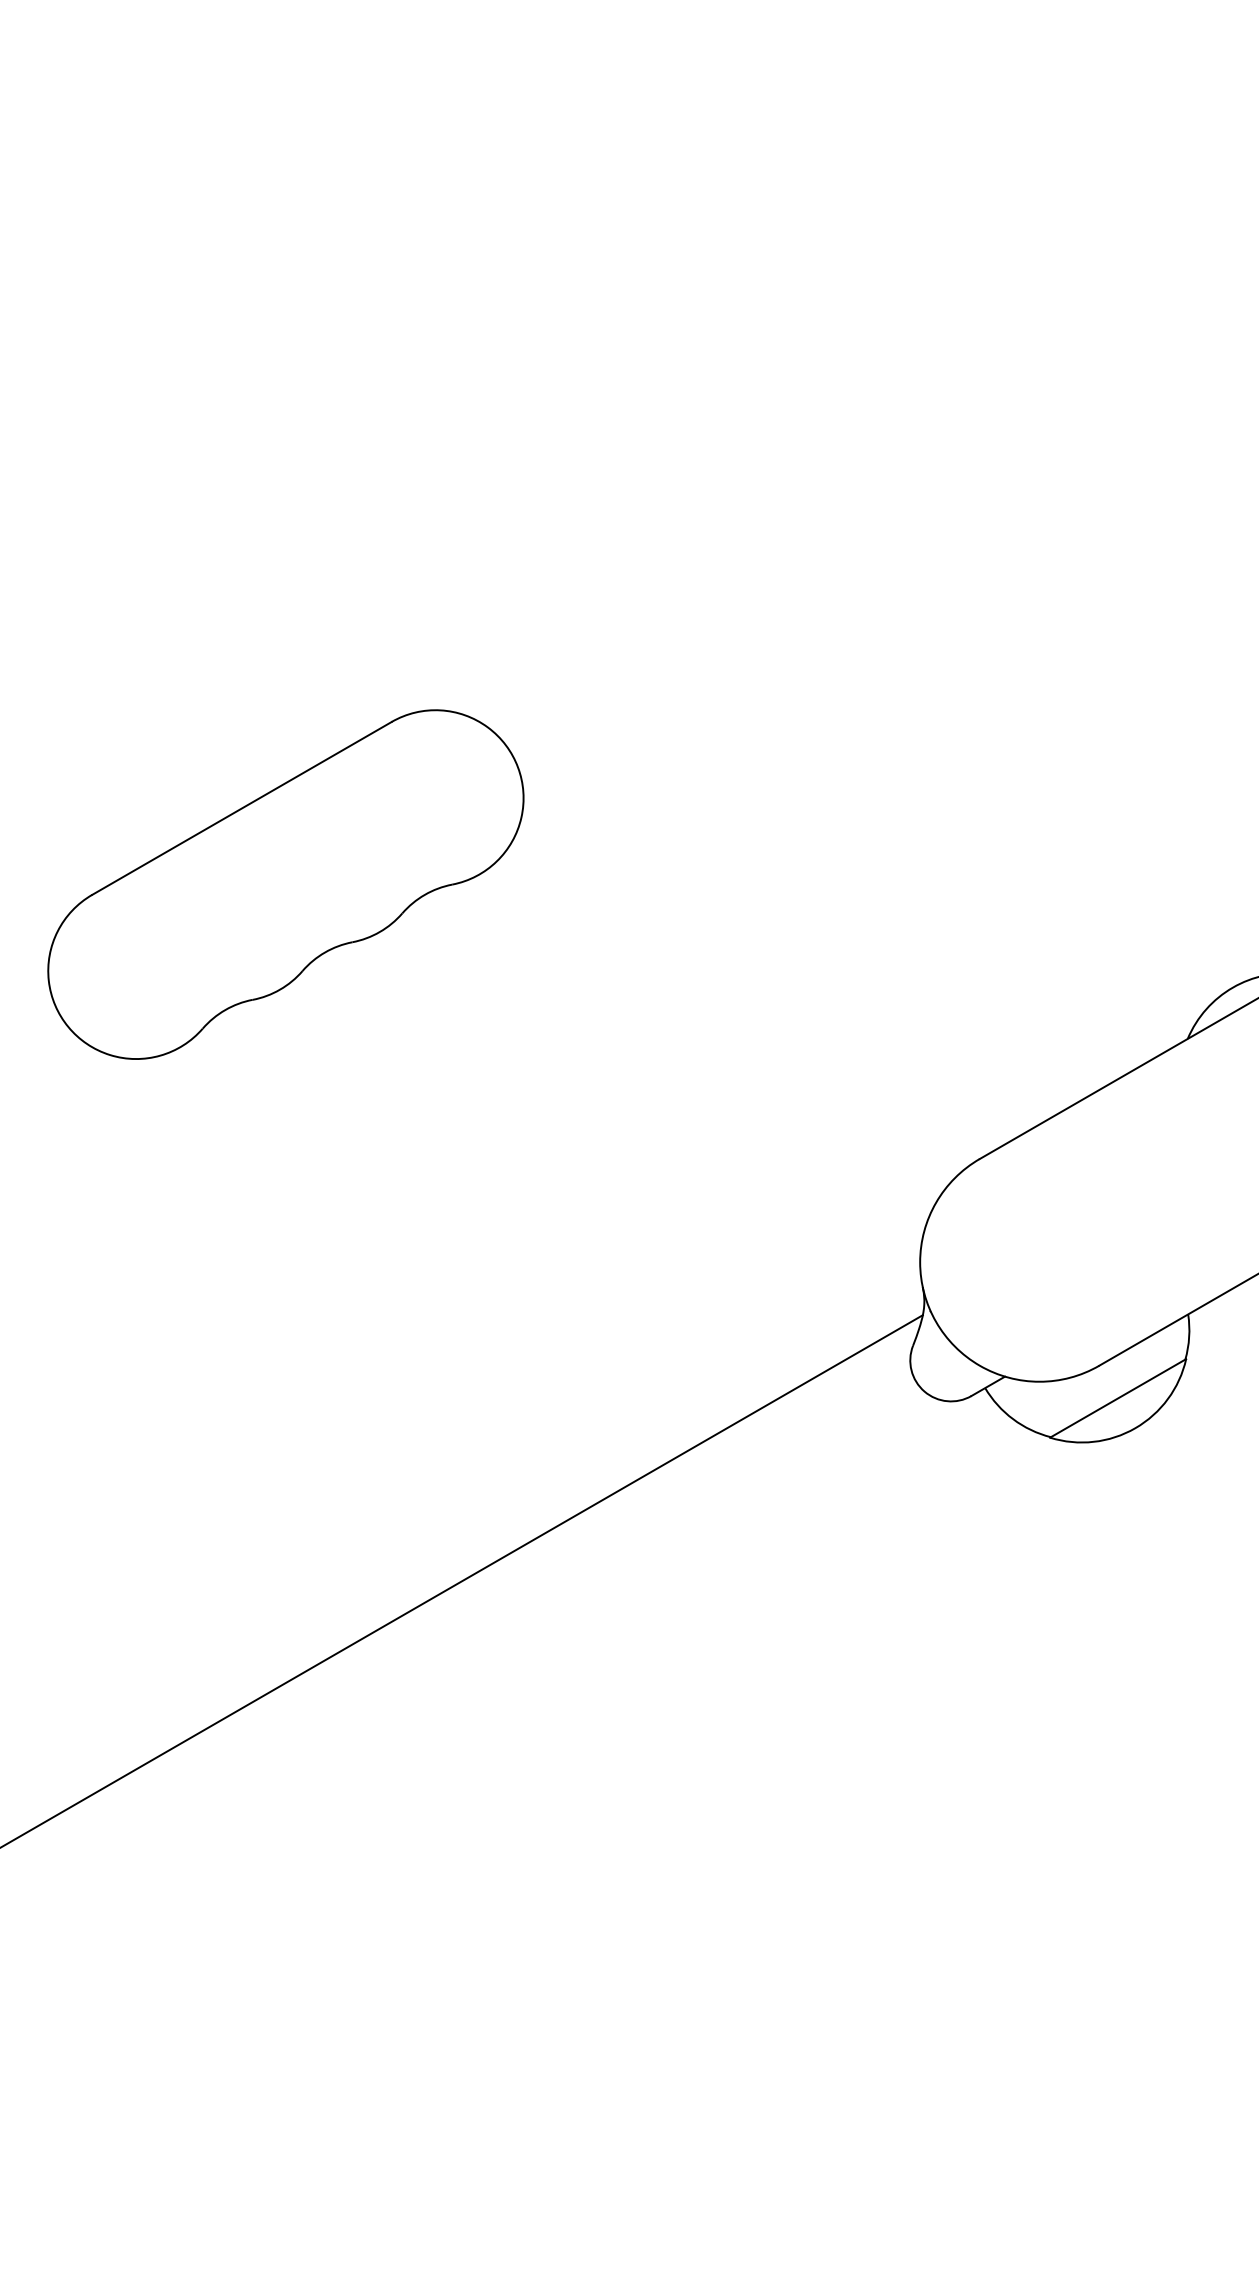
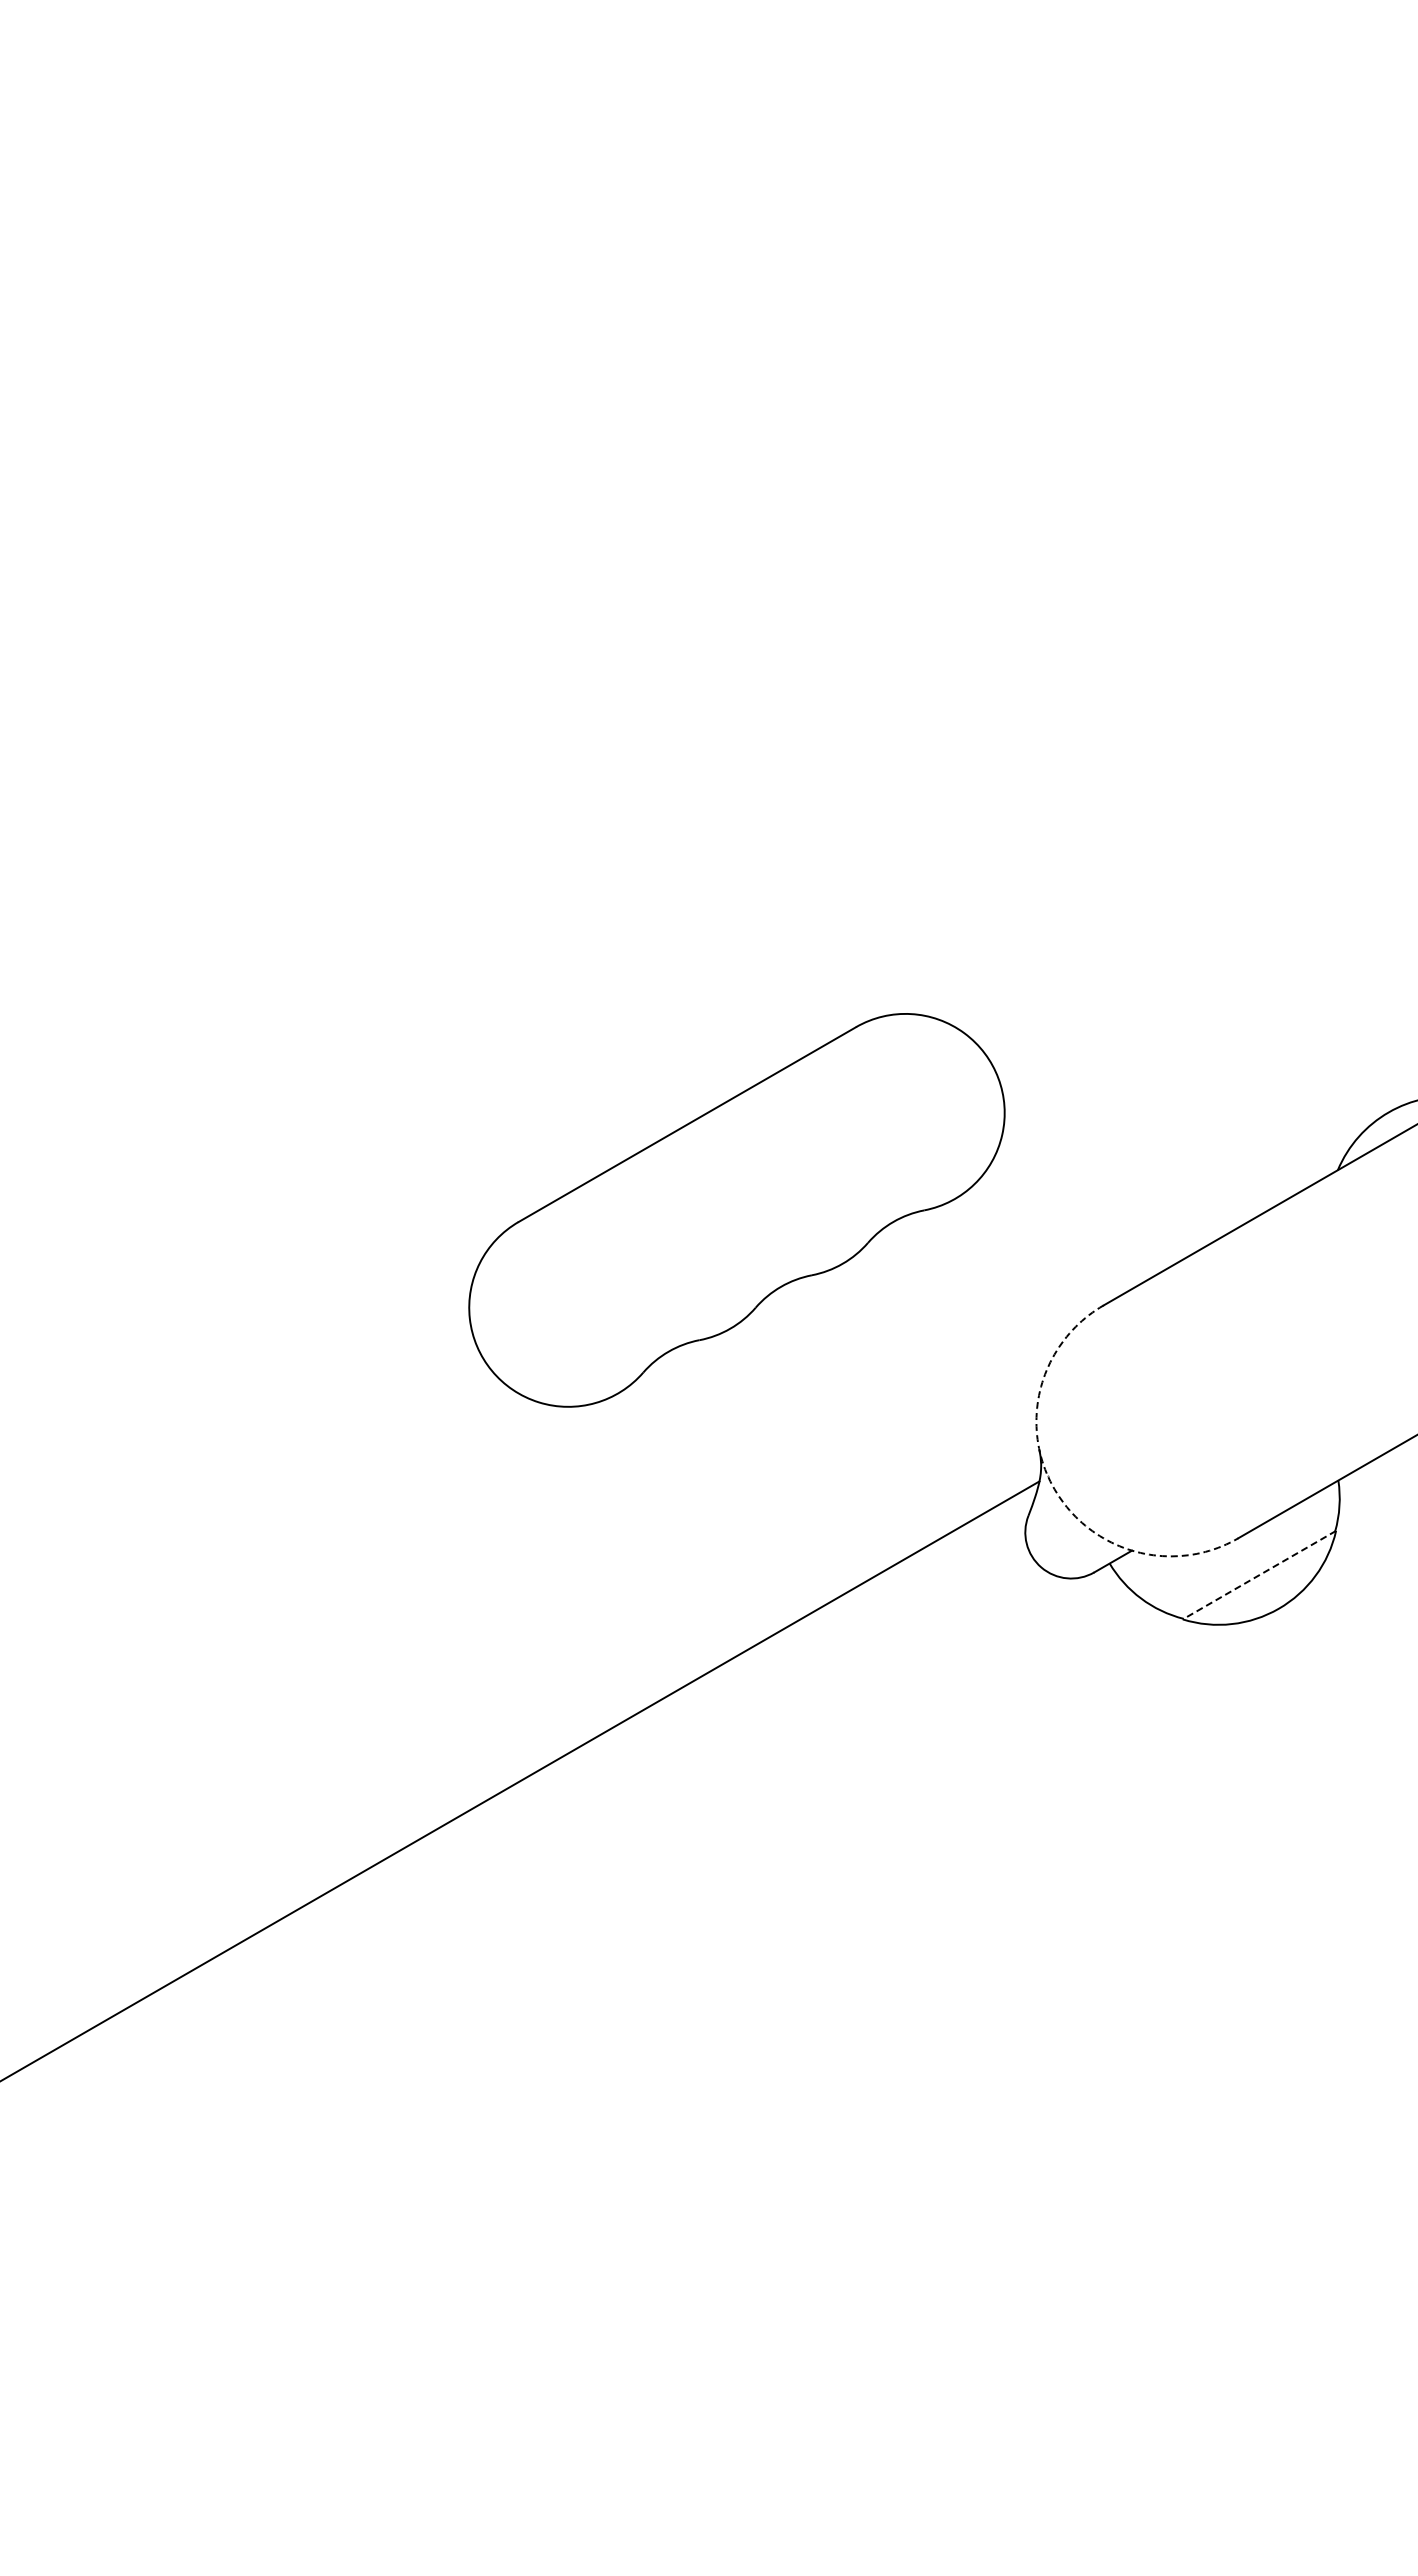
part: (285, 884) -> (736, 1210), moved
arc: (936, 1322) -> (1054, 1489), solid -> dashed
line: (1117, 1398) -> (1258, 1575), solid -> dashed

